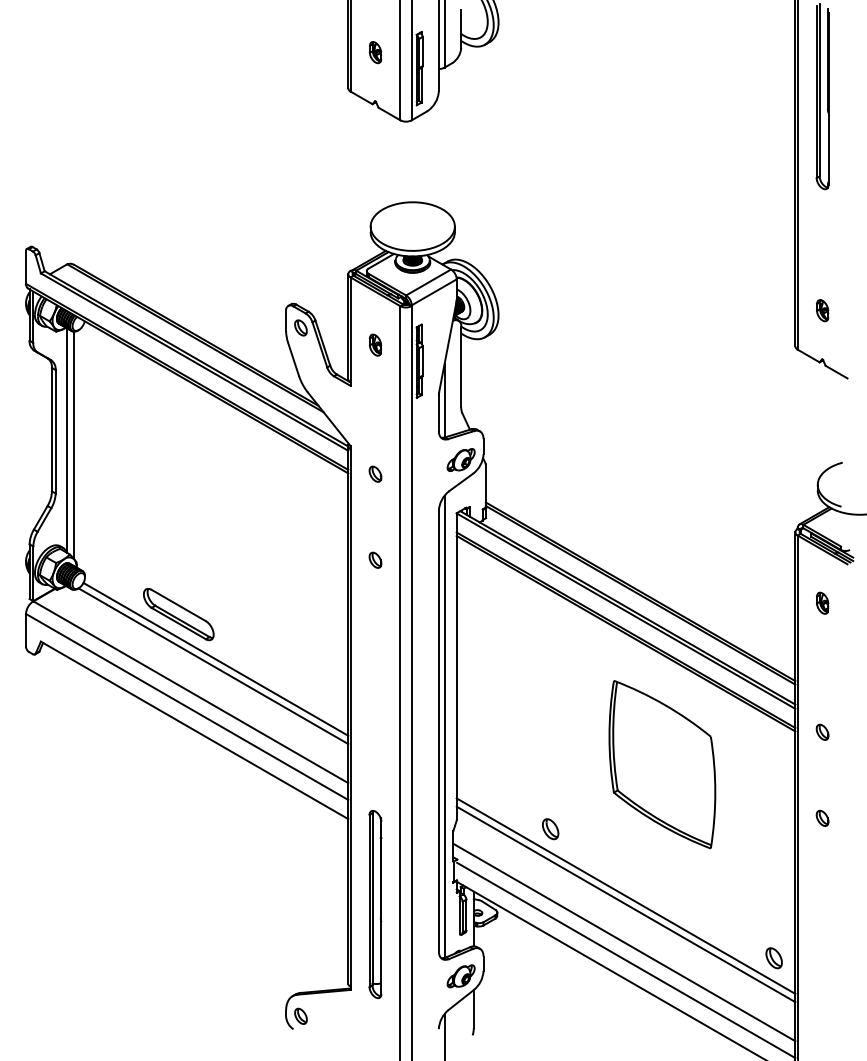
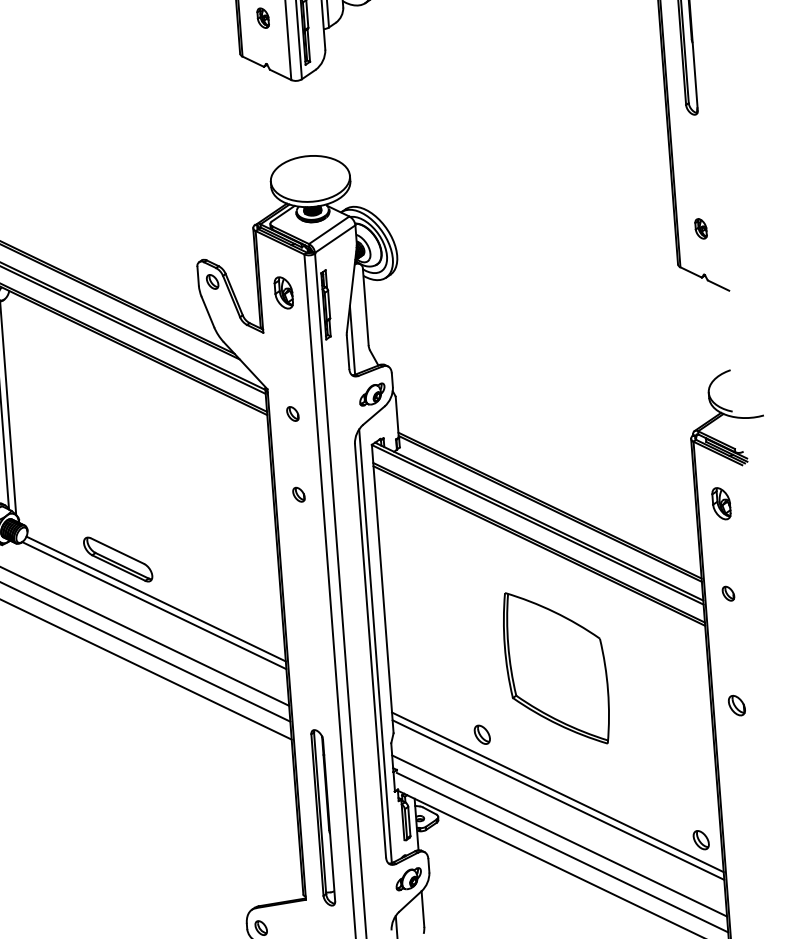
part: (375, 344) -> (283, 292), size x1.6
part: (822, 602) -> (721, 502), size x1.6
part: (822, 731) -> (728, 592), moved
part: (662, 764) -> (556, 668), moved
part: (822, 817) -> (736, 704), size x1.4

